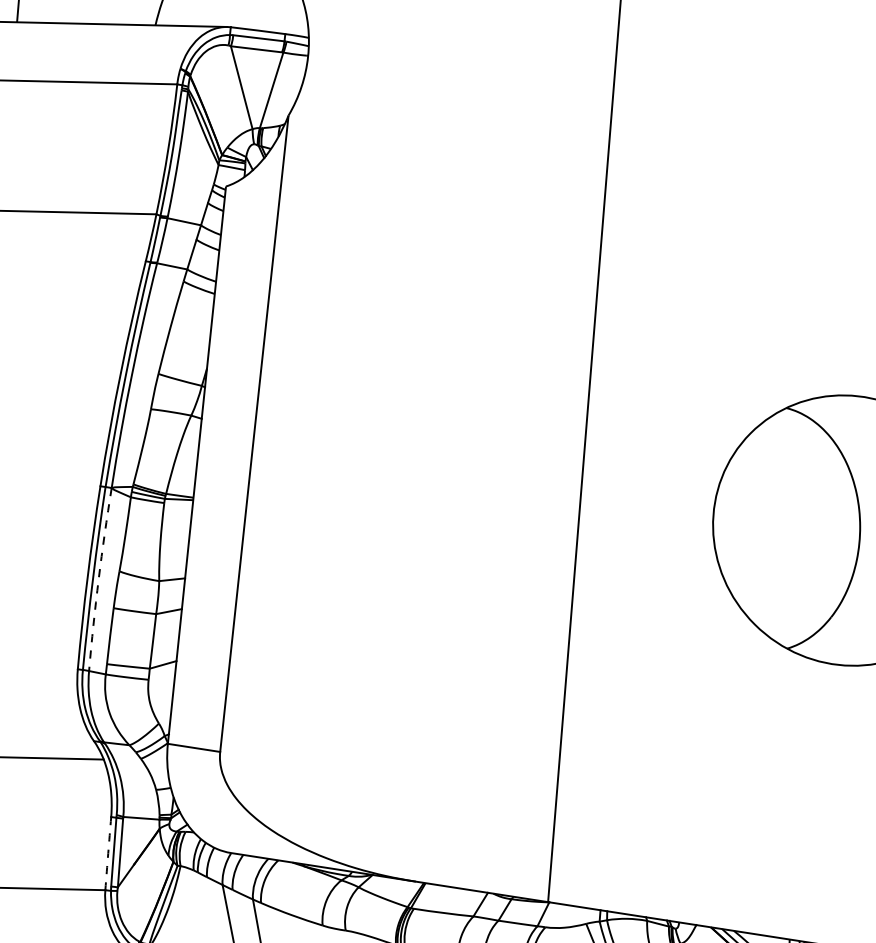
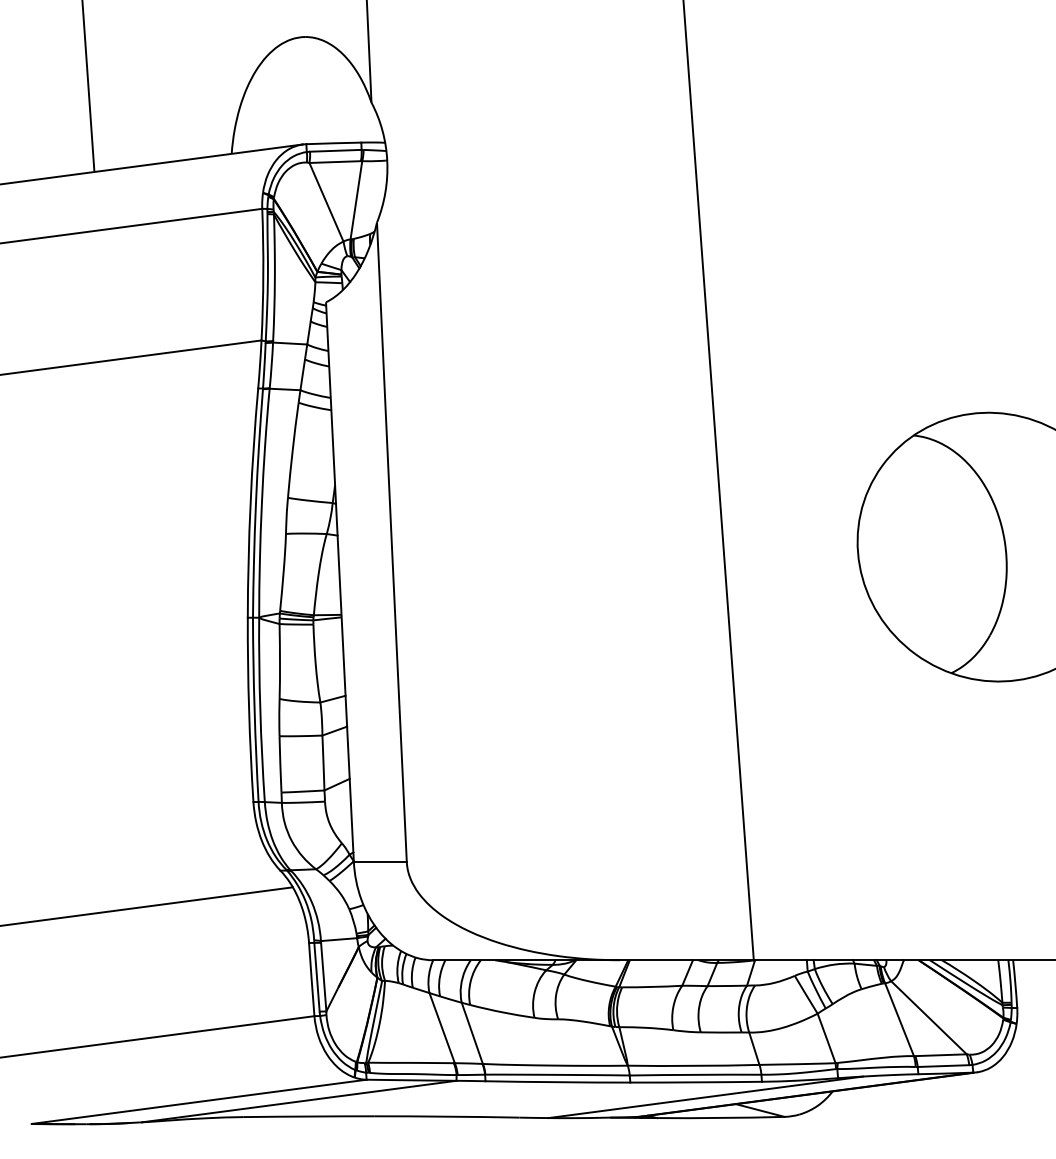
arc: (98, 579) -> (260, 710), dashed -> solid
arc: (108, 853) -> (311, 979), dashed -> solid

